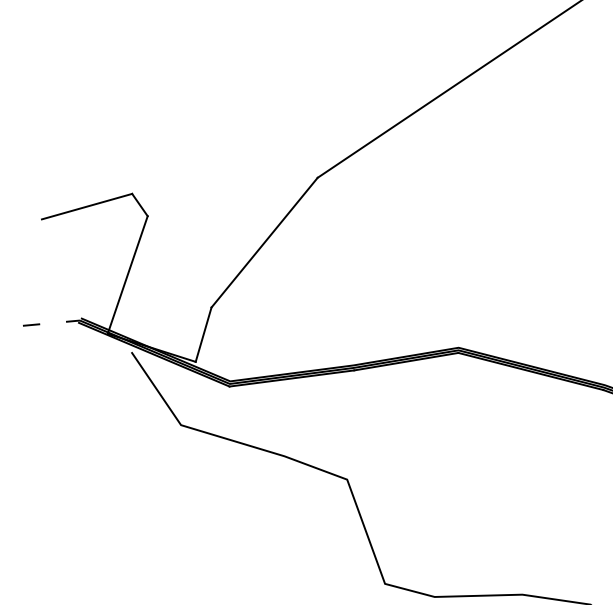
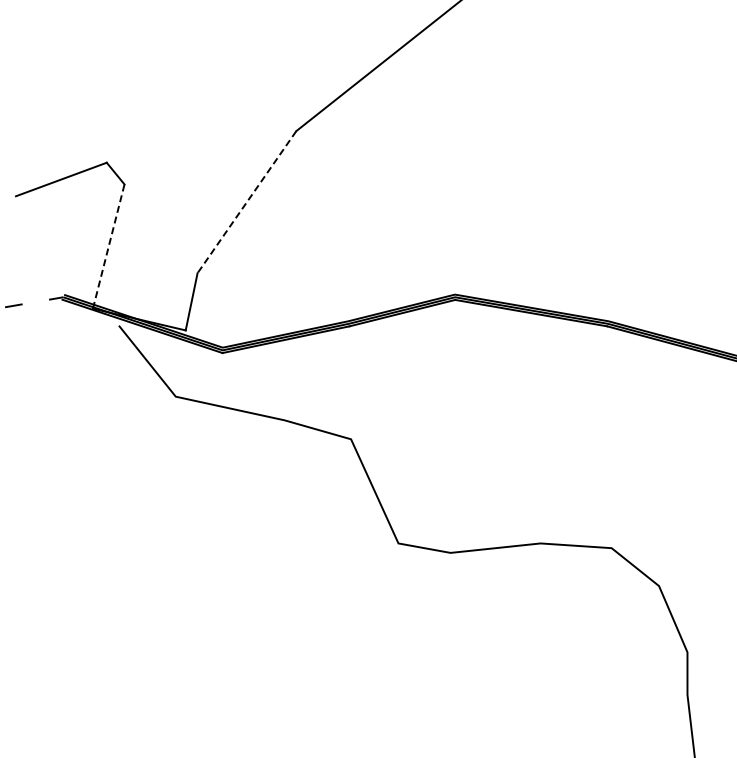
line: (264, 242) -> (246, 202), solid -> dashed
line: (127, 274) -> (108, 246), solid -> dashed

